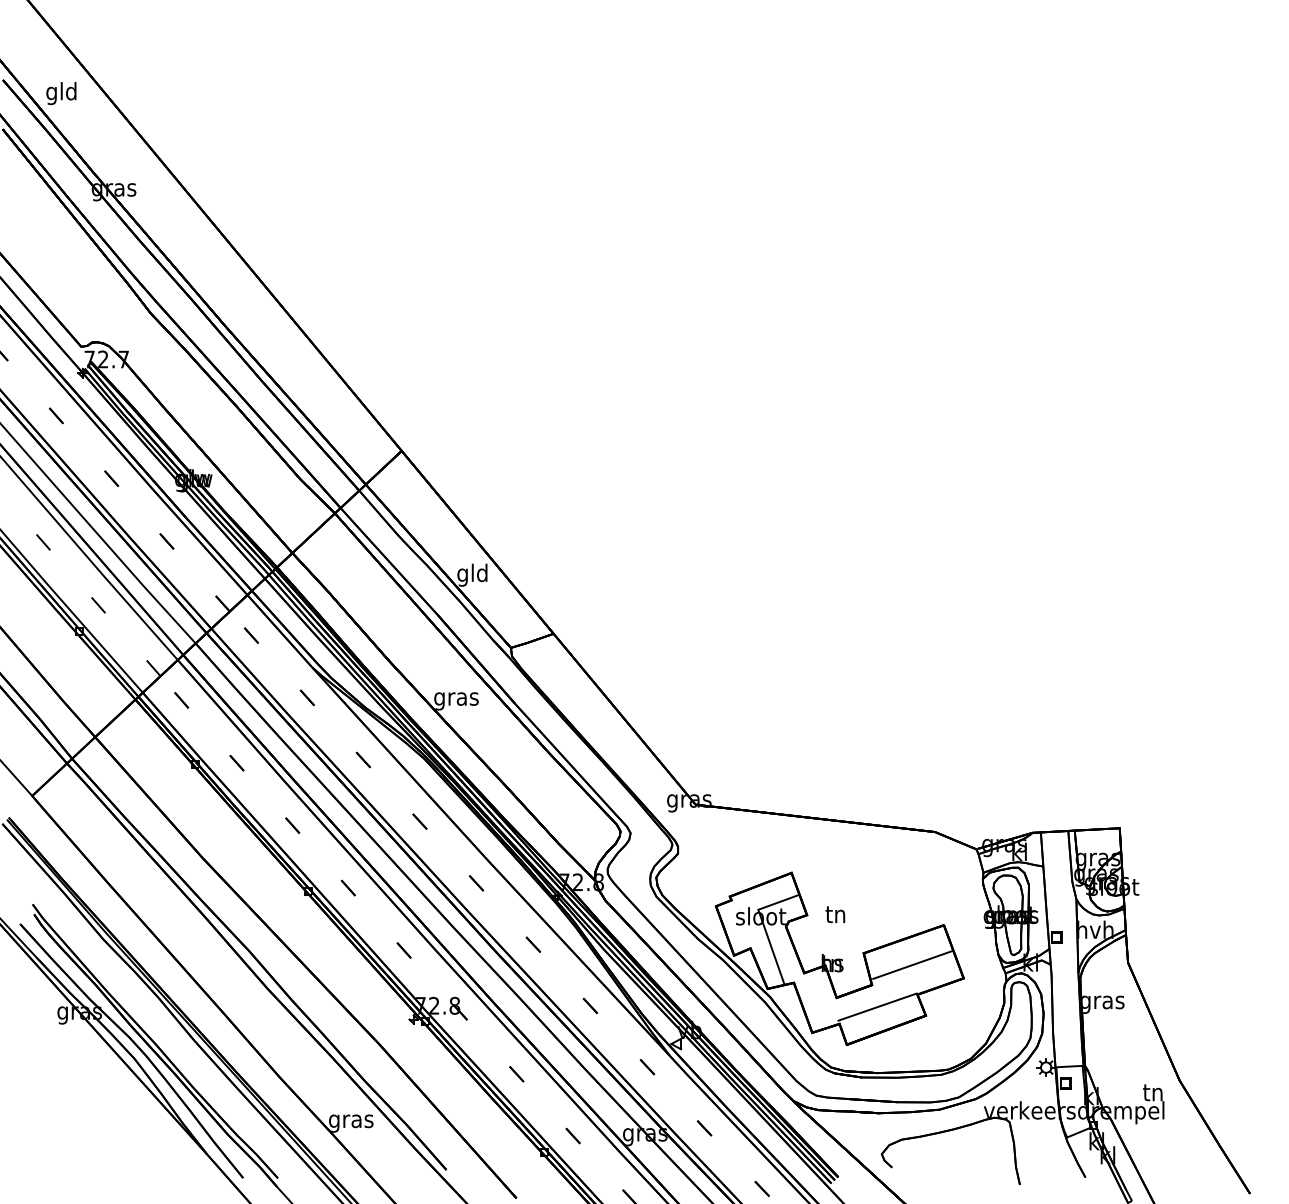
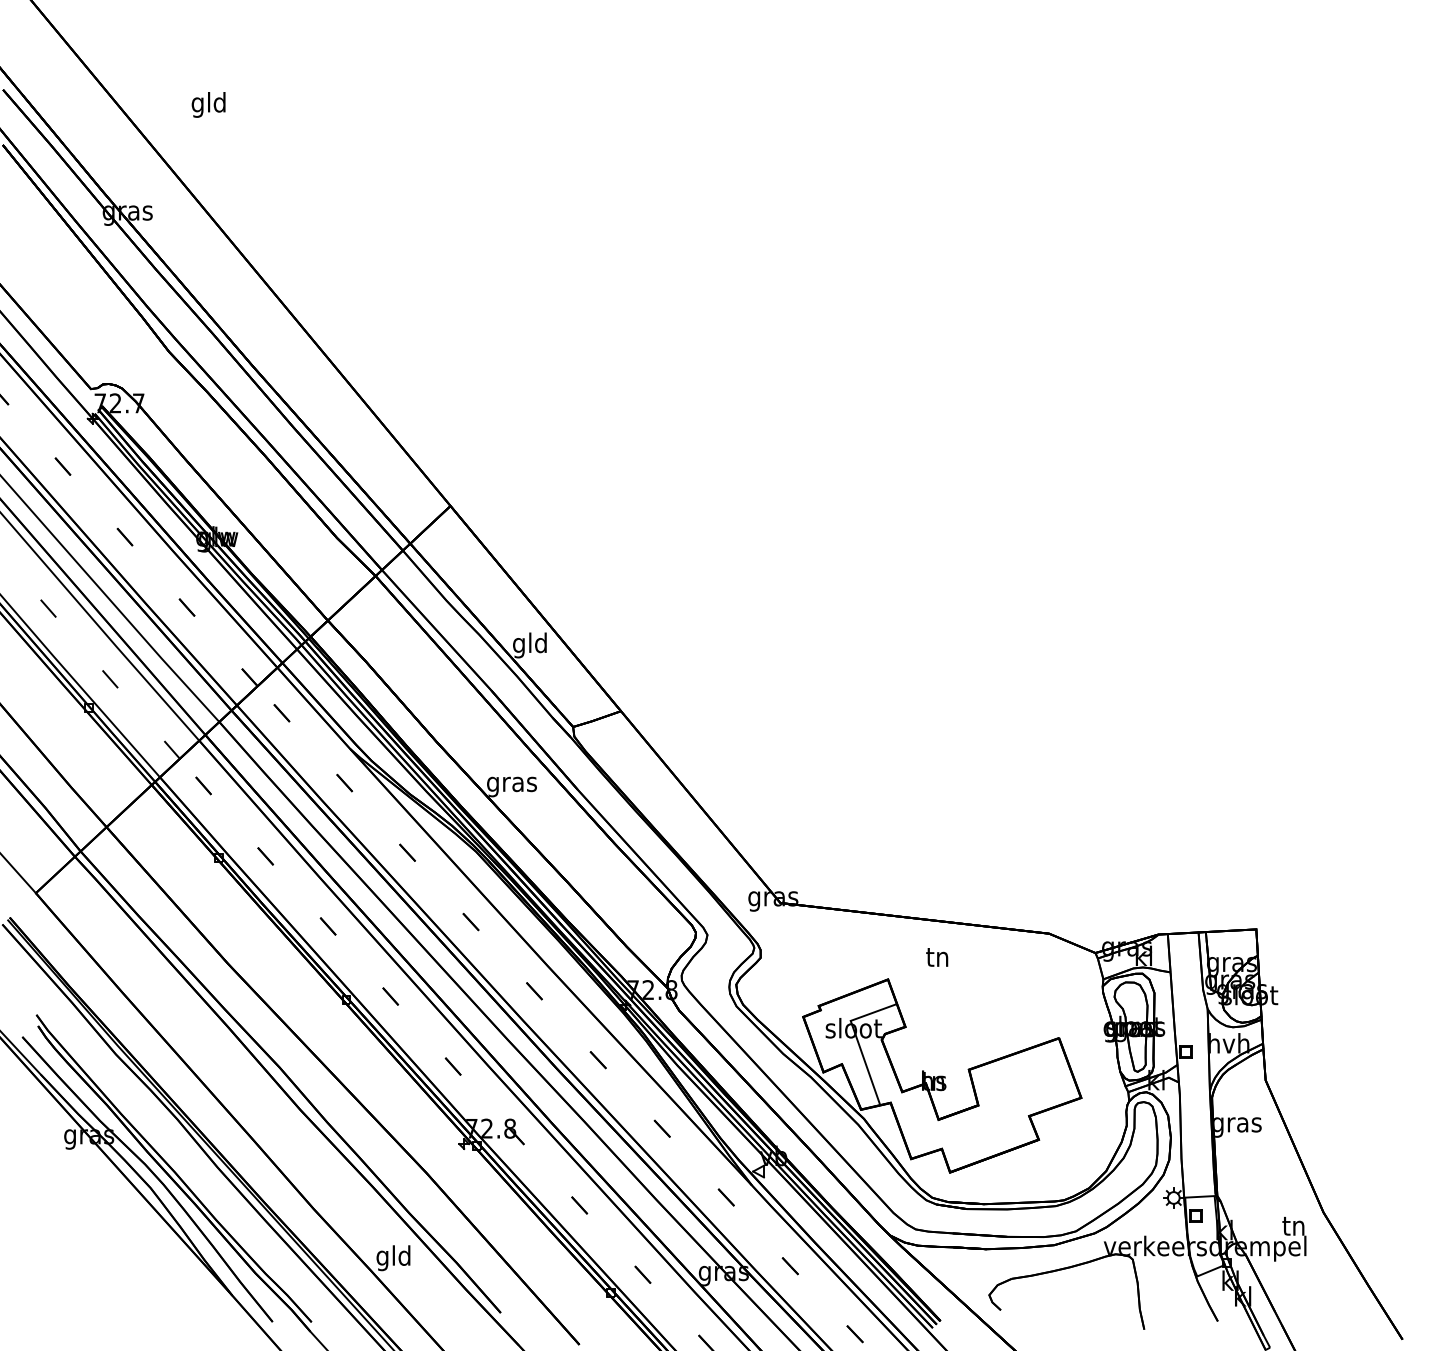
text: (61, 93) -> (208, 104), moved
text: (835, 914) -> (937, 957), moved
line: (912, 964) -> (1023, 1082), removed
line: (877, 1006) -> (984, 1129), removed
text: (350, 1121) -> (393, 1258), gras -> gld

